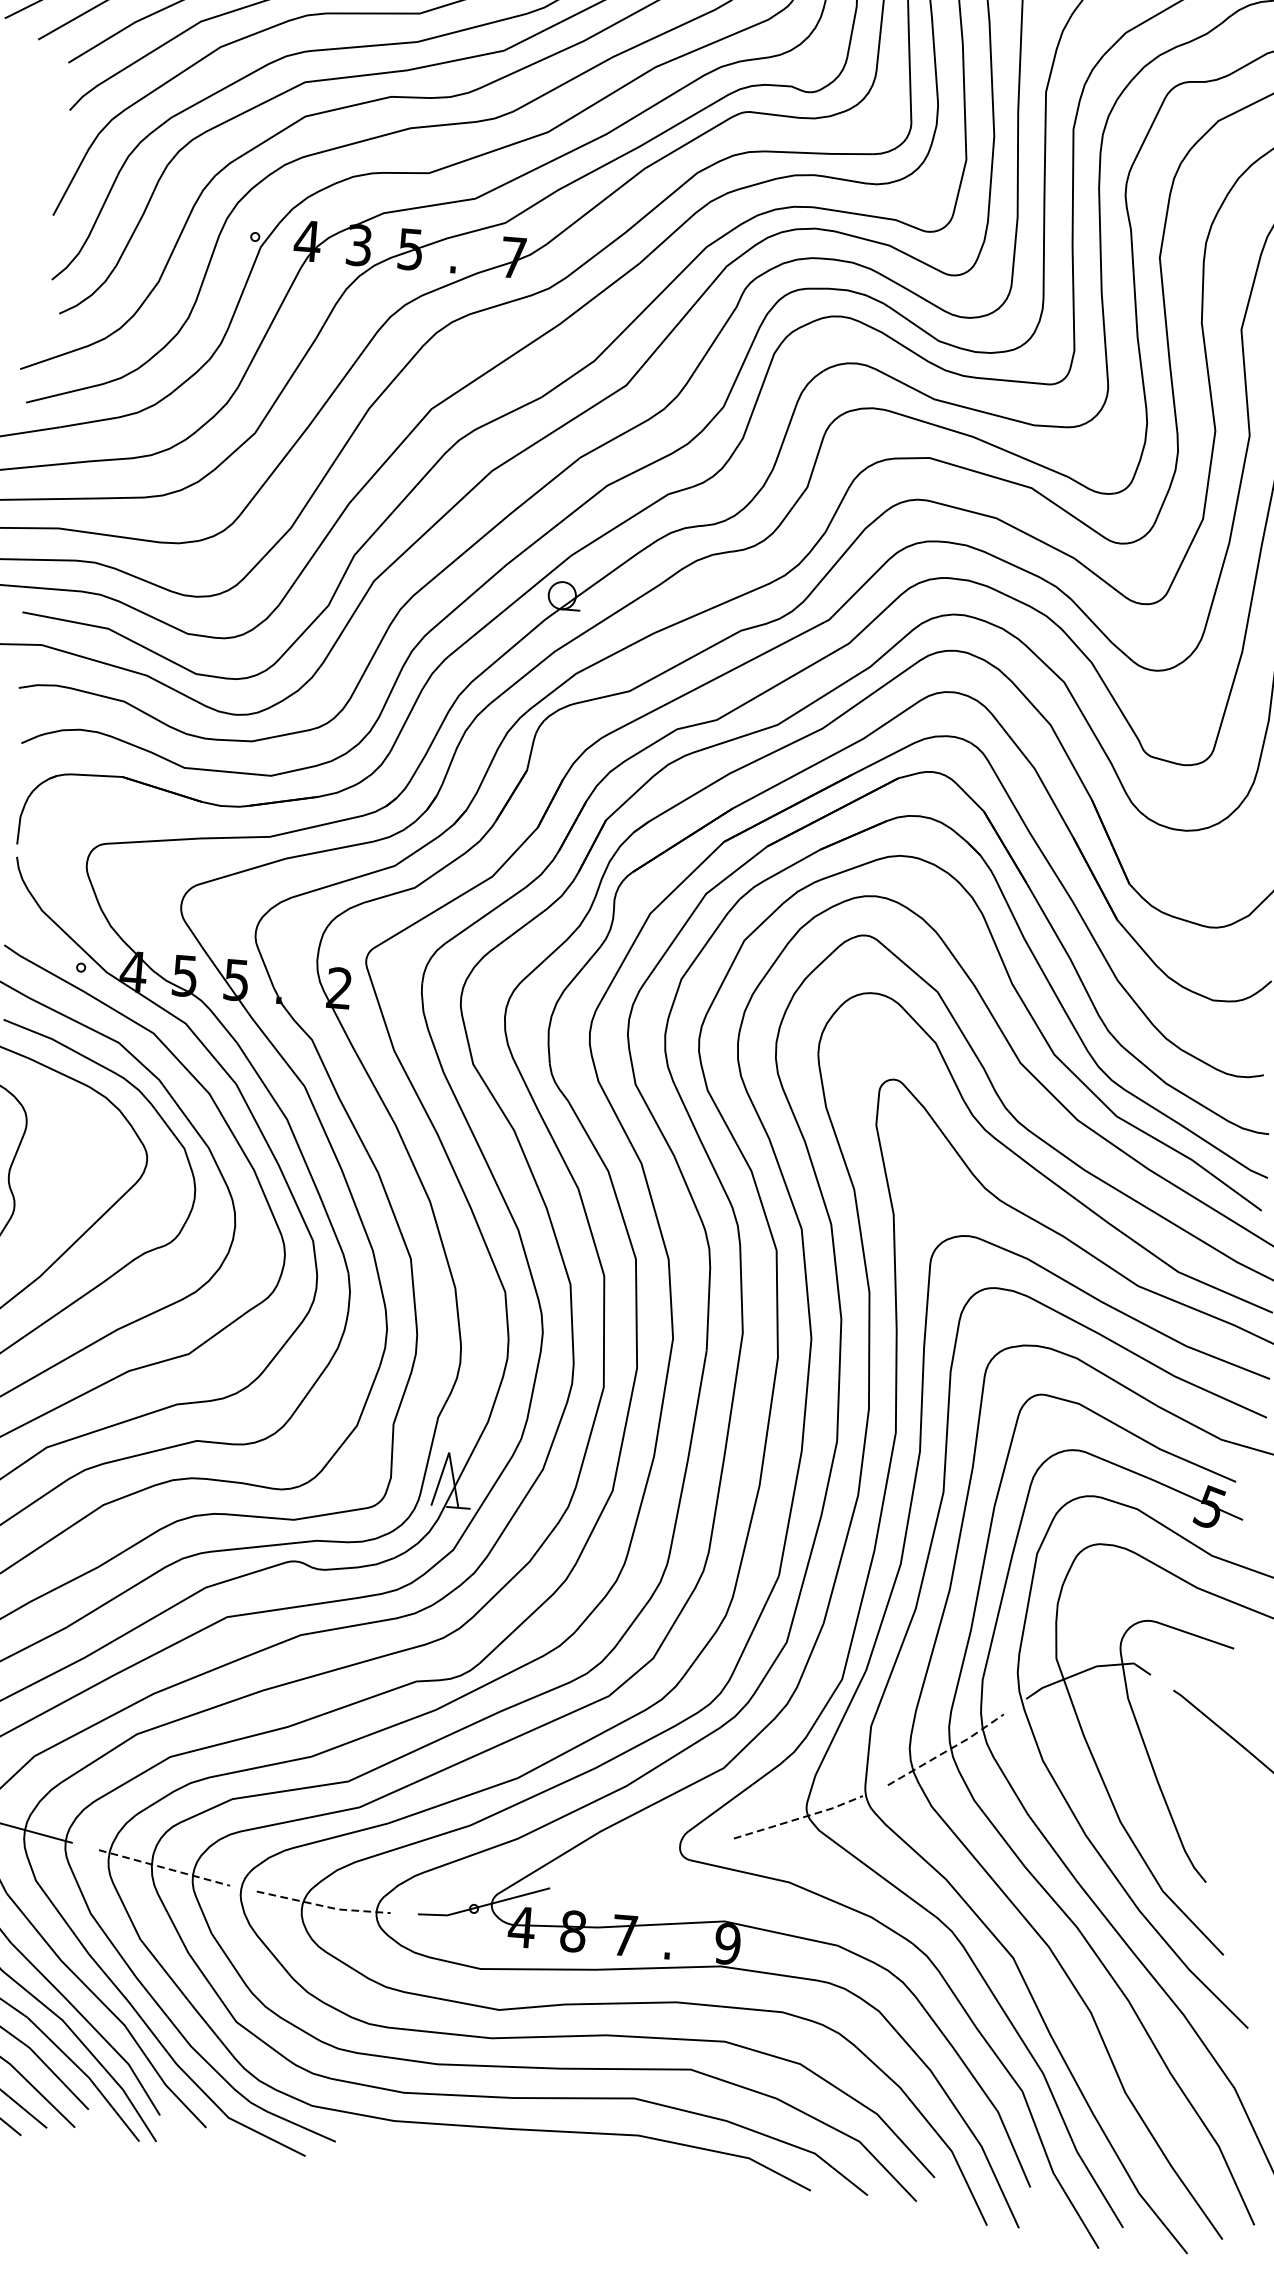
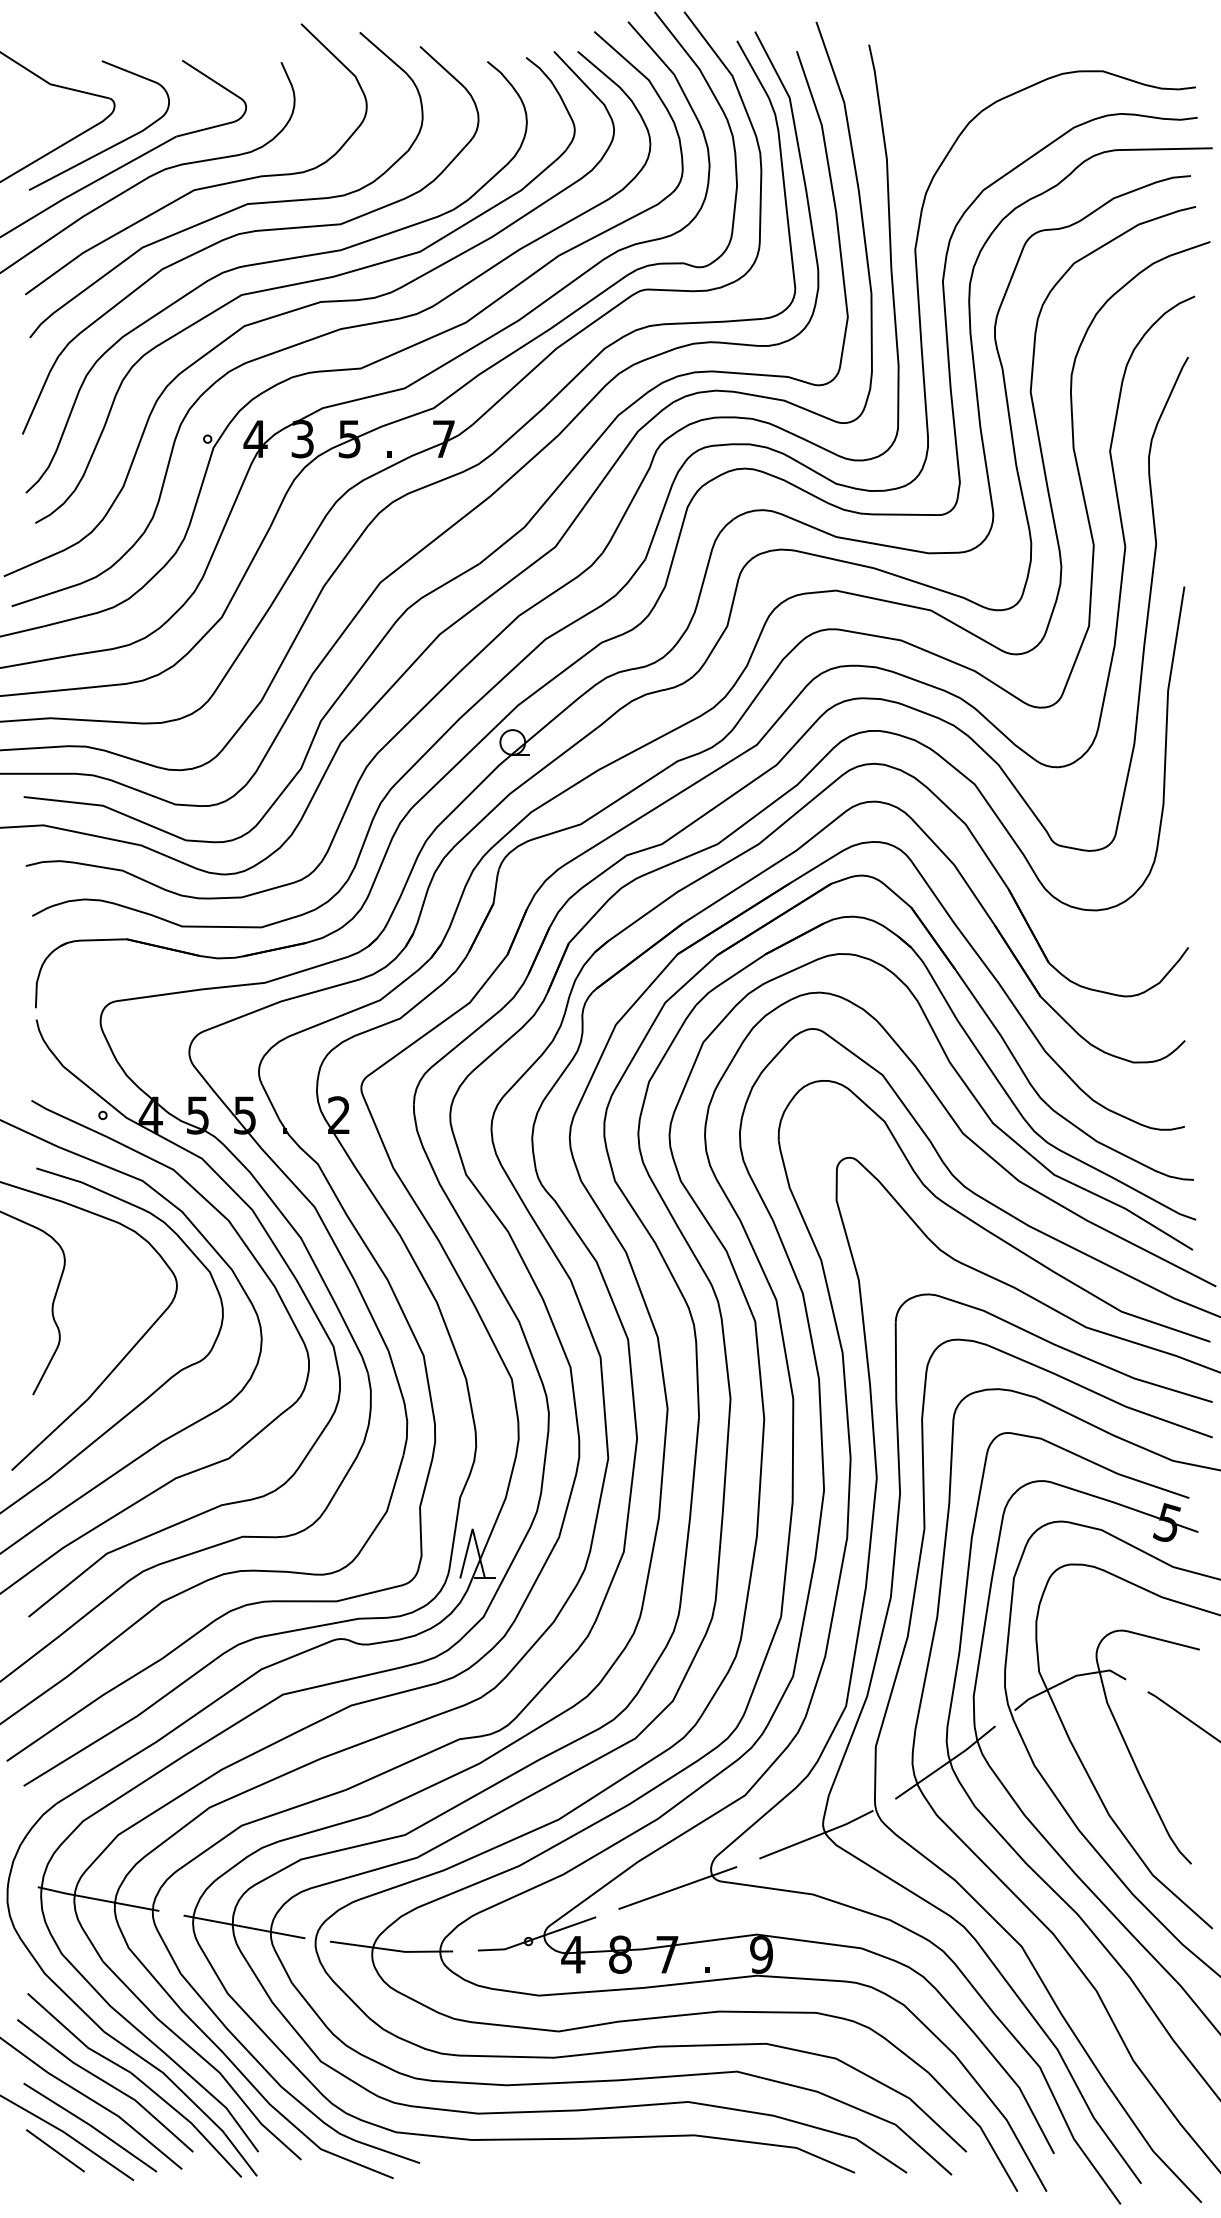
line: (948, 1751) -> (947, 1763), dashed -> solid
line: (799, 1818) -> (817, 1835), dashed -> solid
line: (641, 1862) -> (677, 1887), added
line: (165, 1868) -> (245, 1927), dashed -> solid
line: (323, 1906) -> (391, 1950), dashed -> solid

